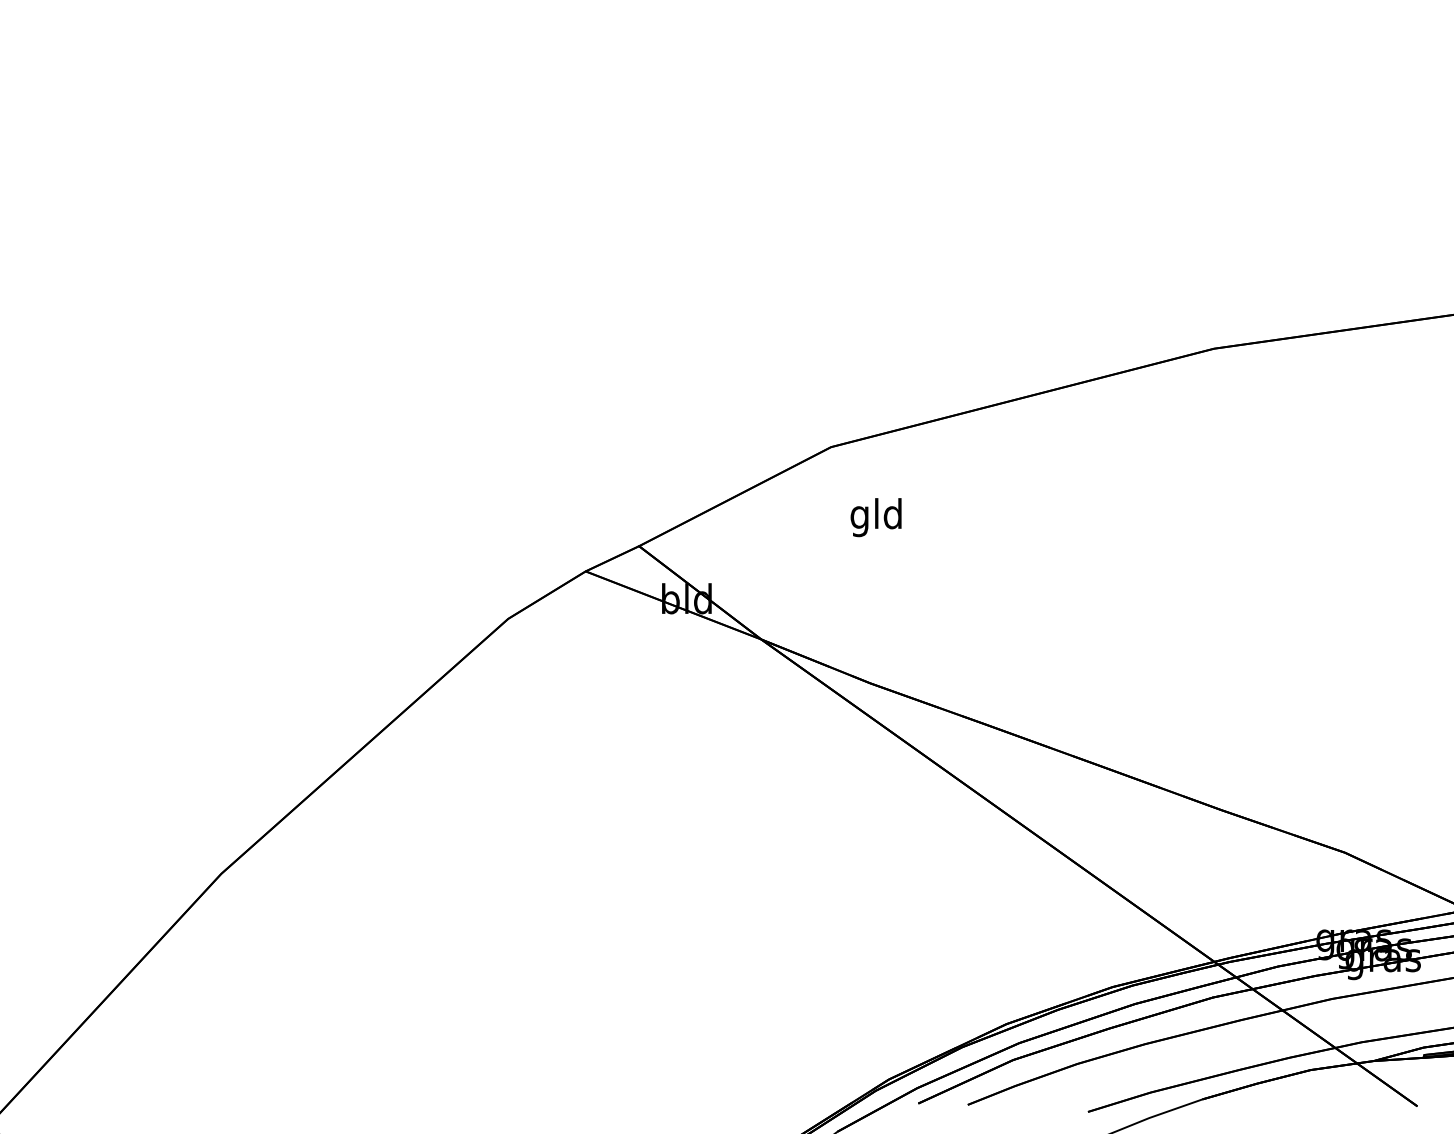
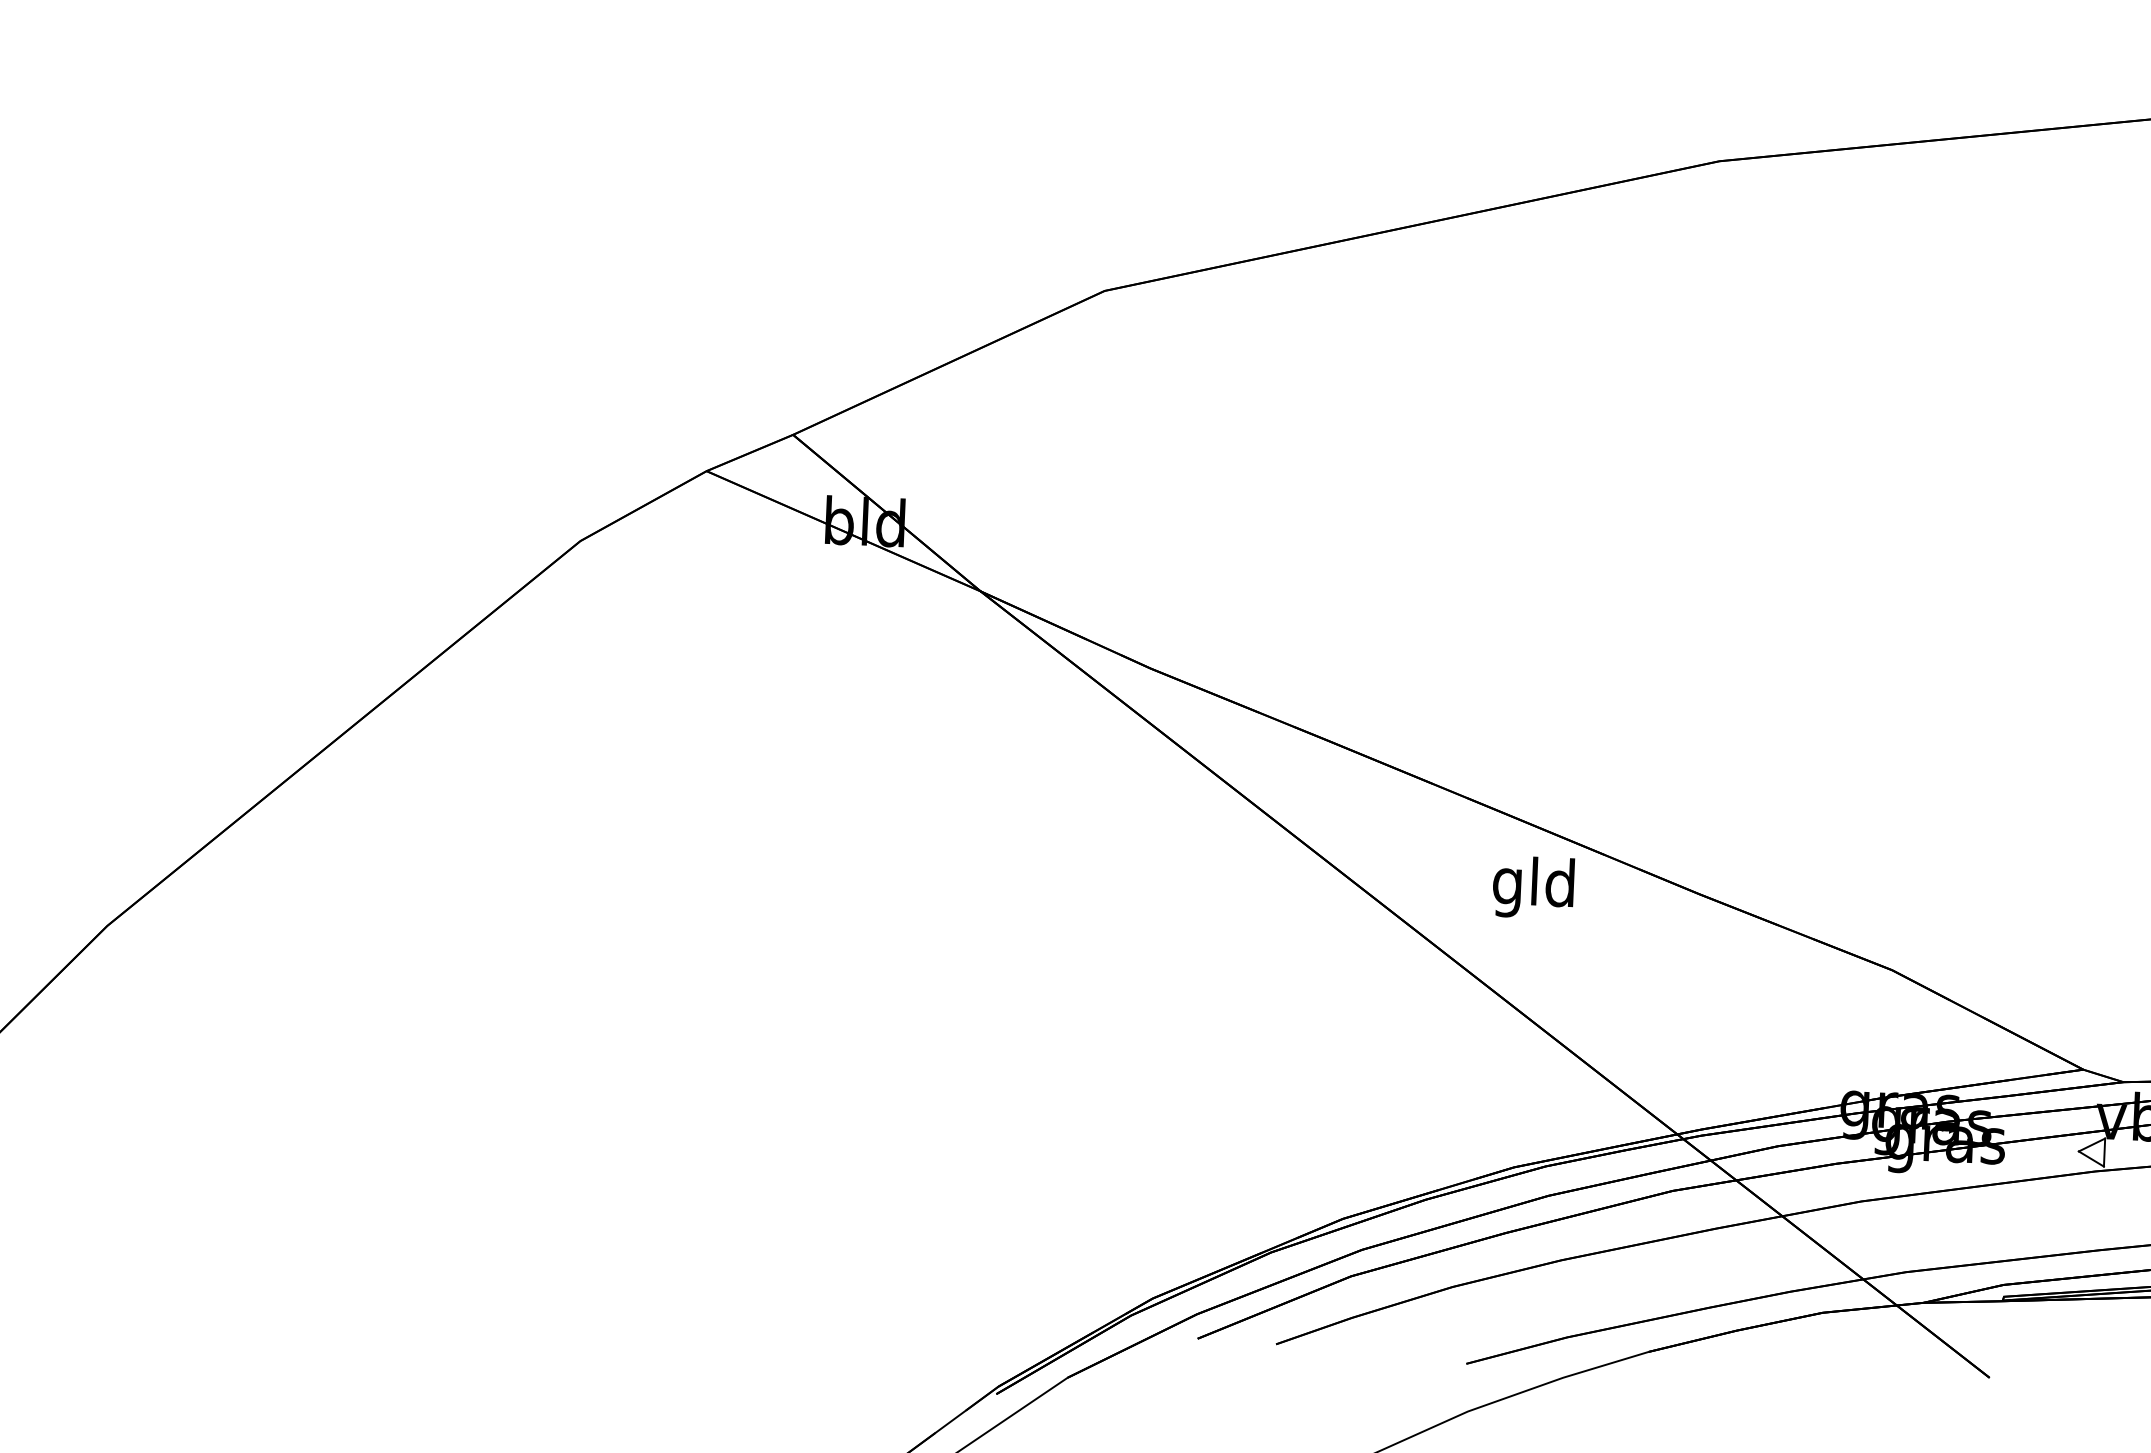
text: (875, 517) -> (1532, 887), moved

